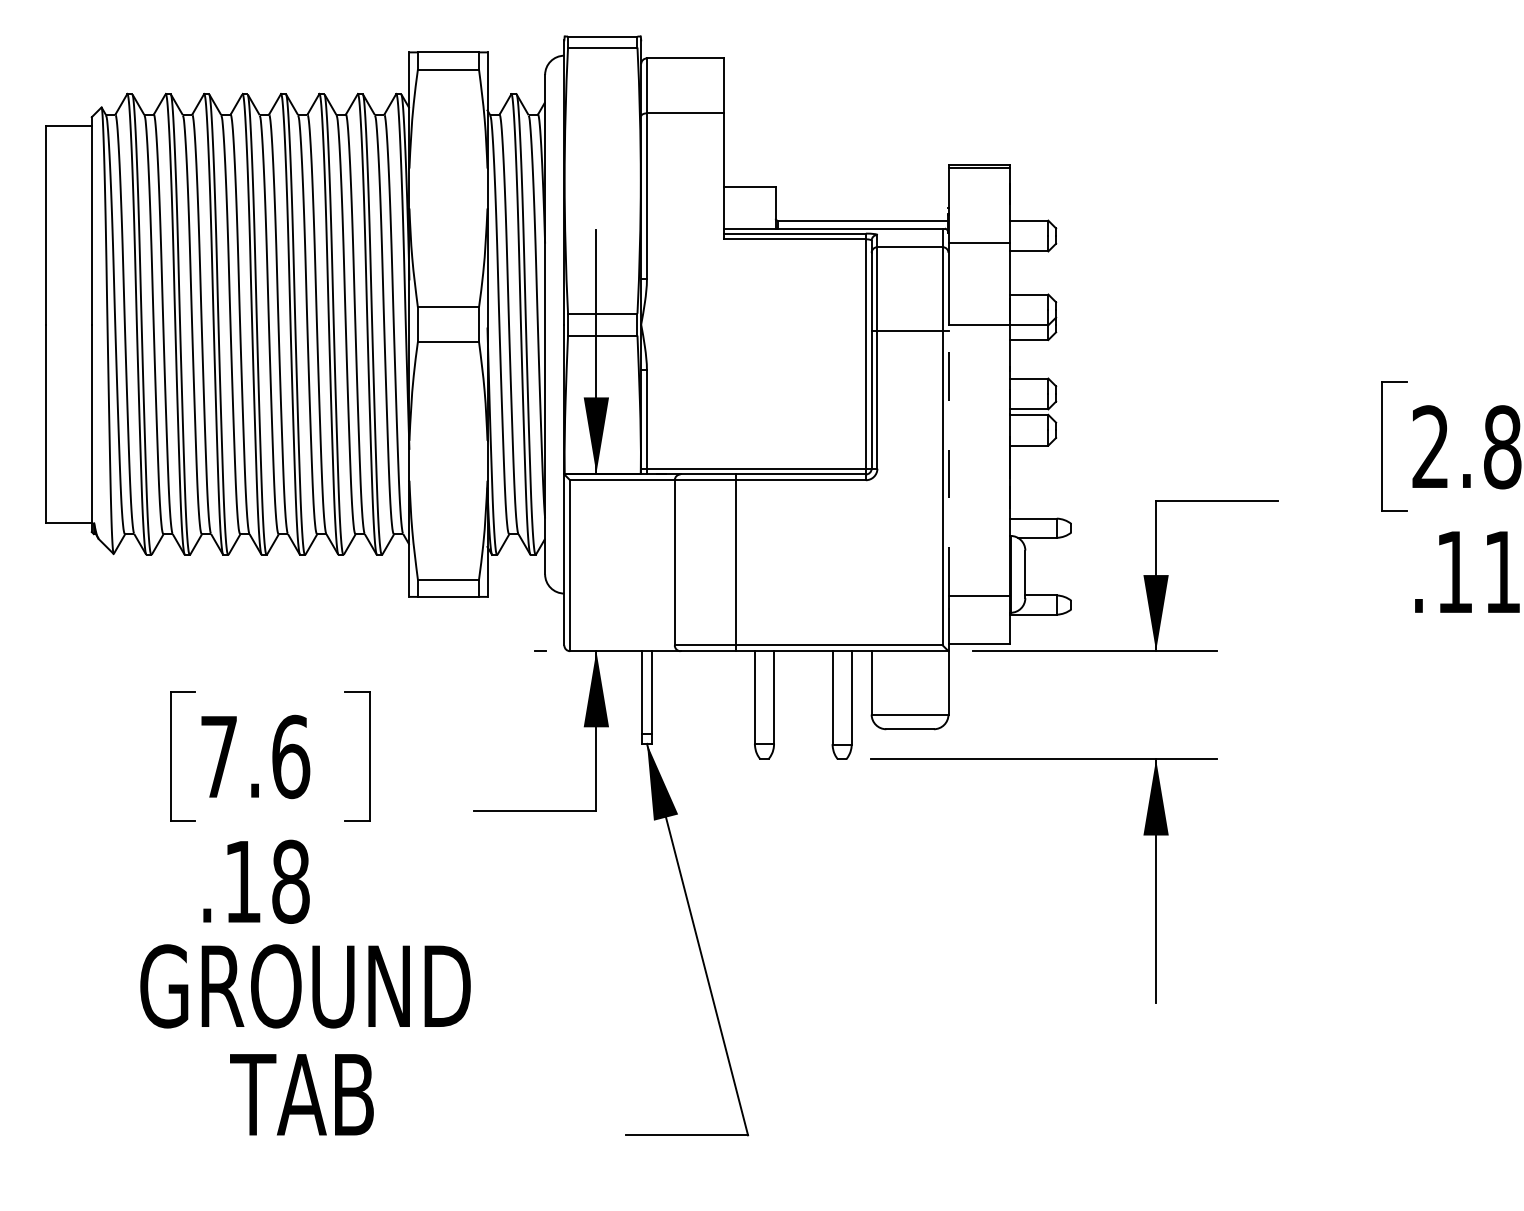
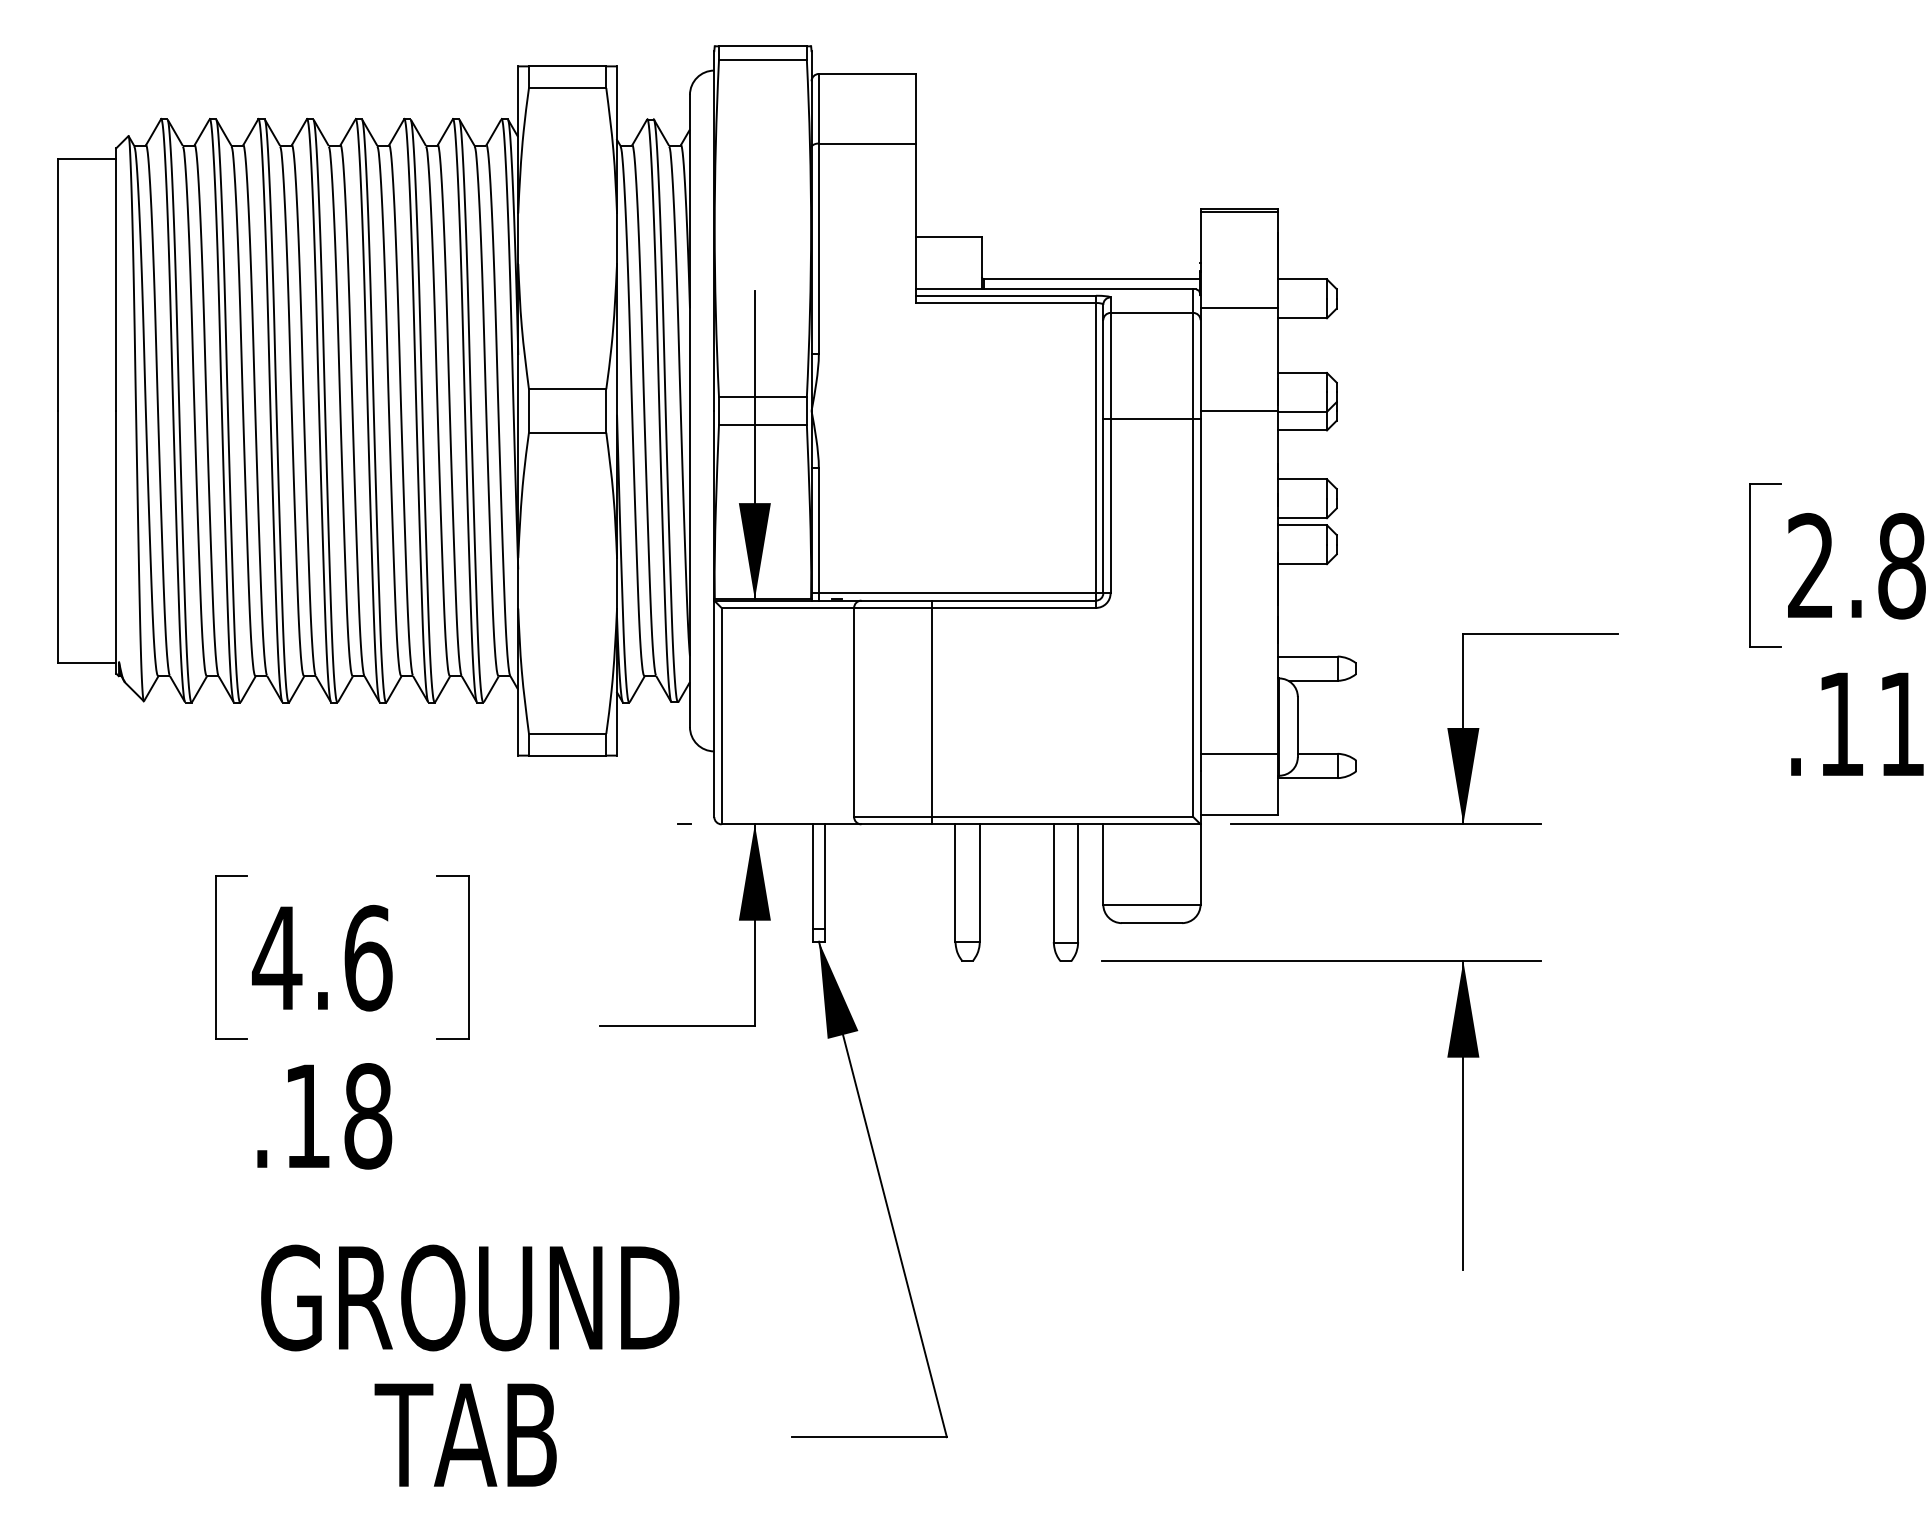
line: (948, 460) -> (1200, 582), dashed -> solid
text: (218, 756) -> (276, 957), 7.6 -> 4.6
text: (305, 1039) -> (470, 1365), moved

